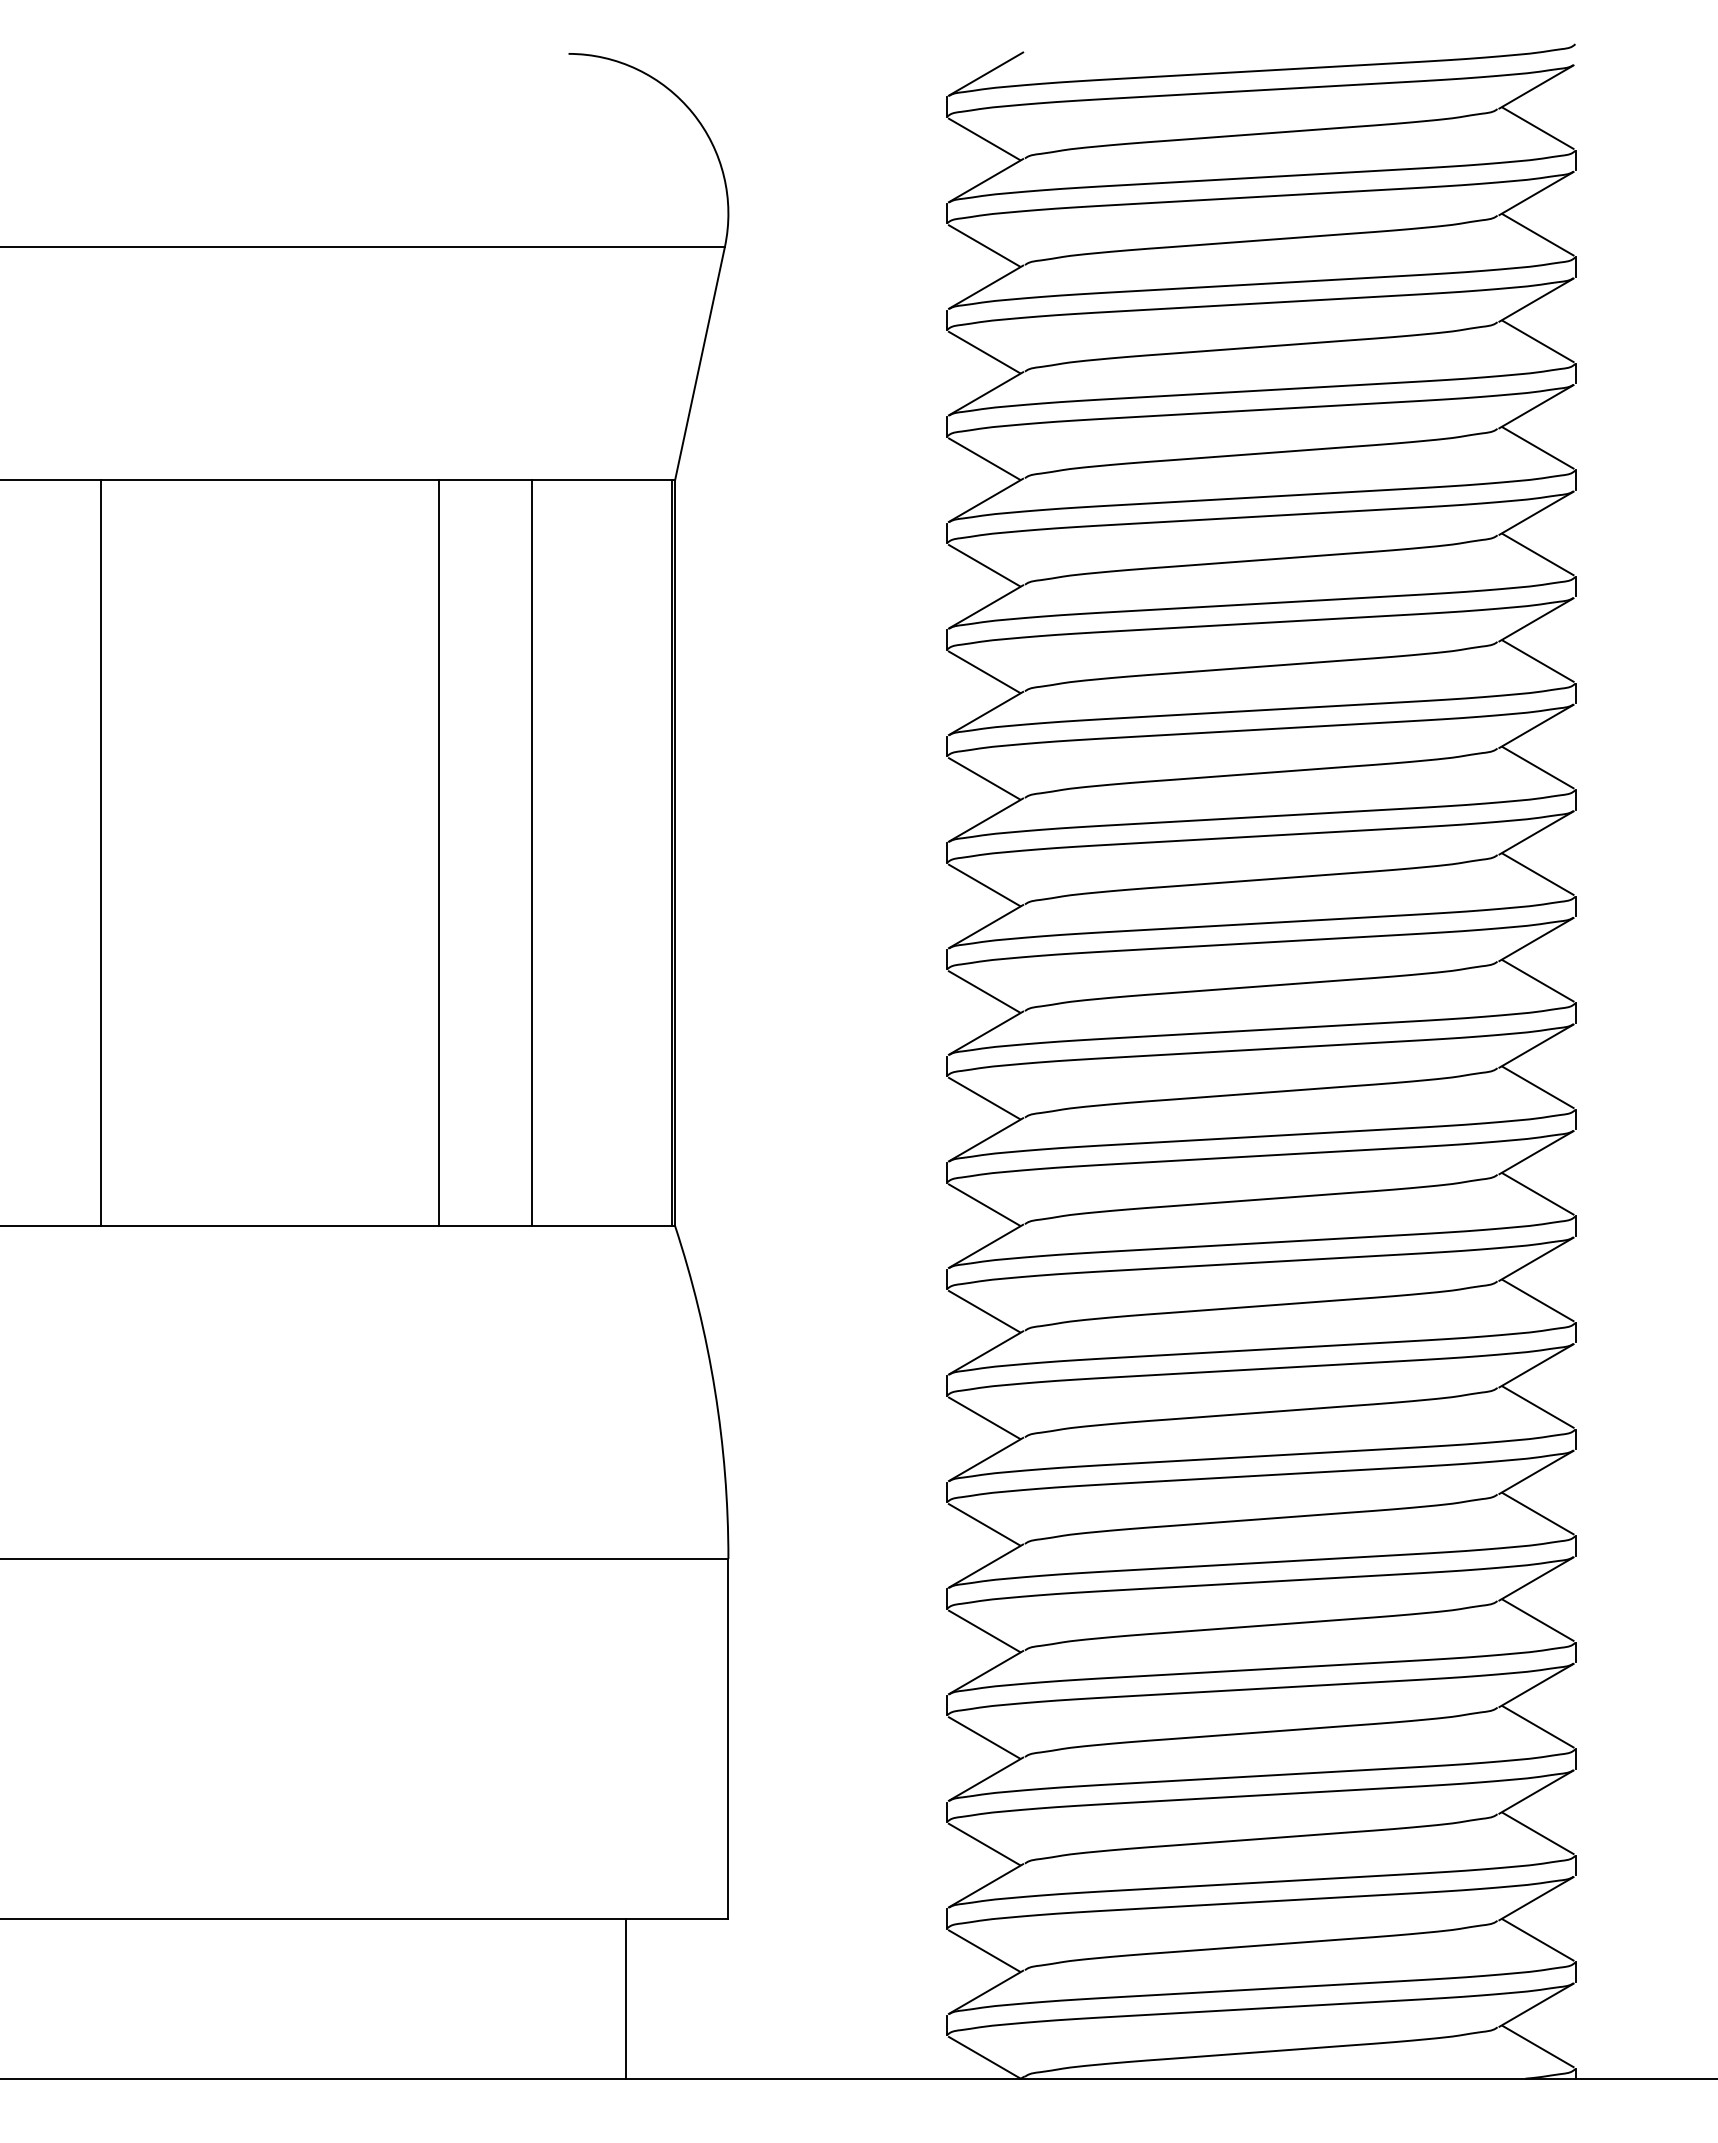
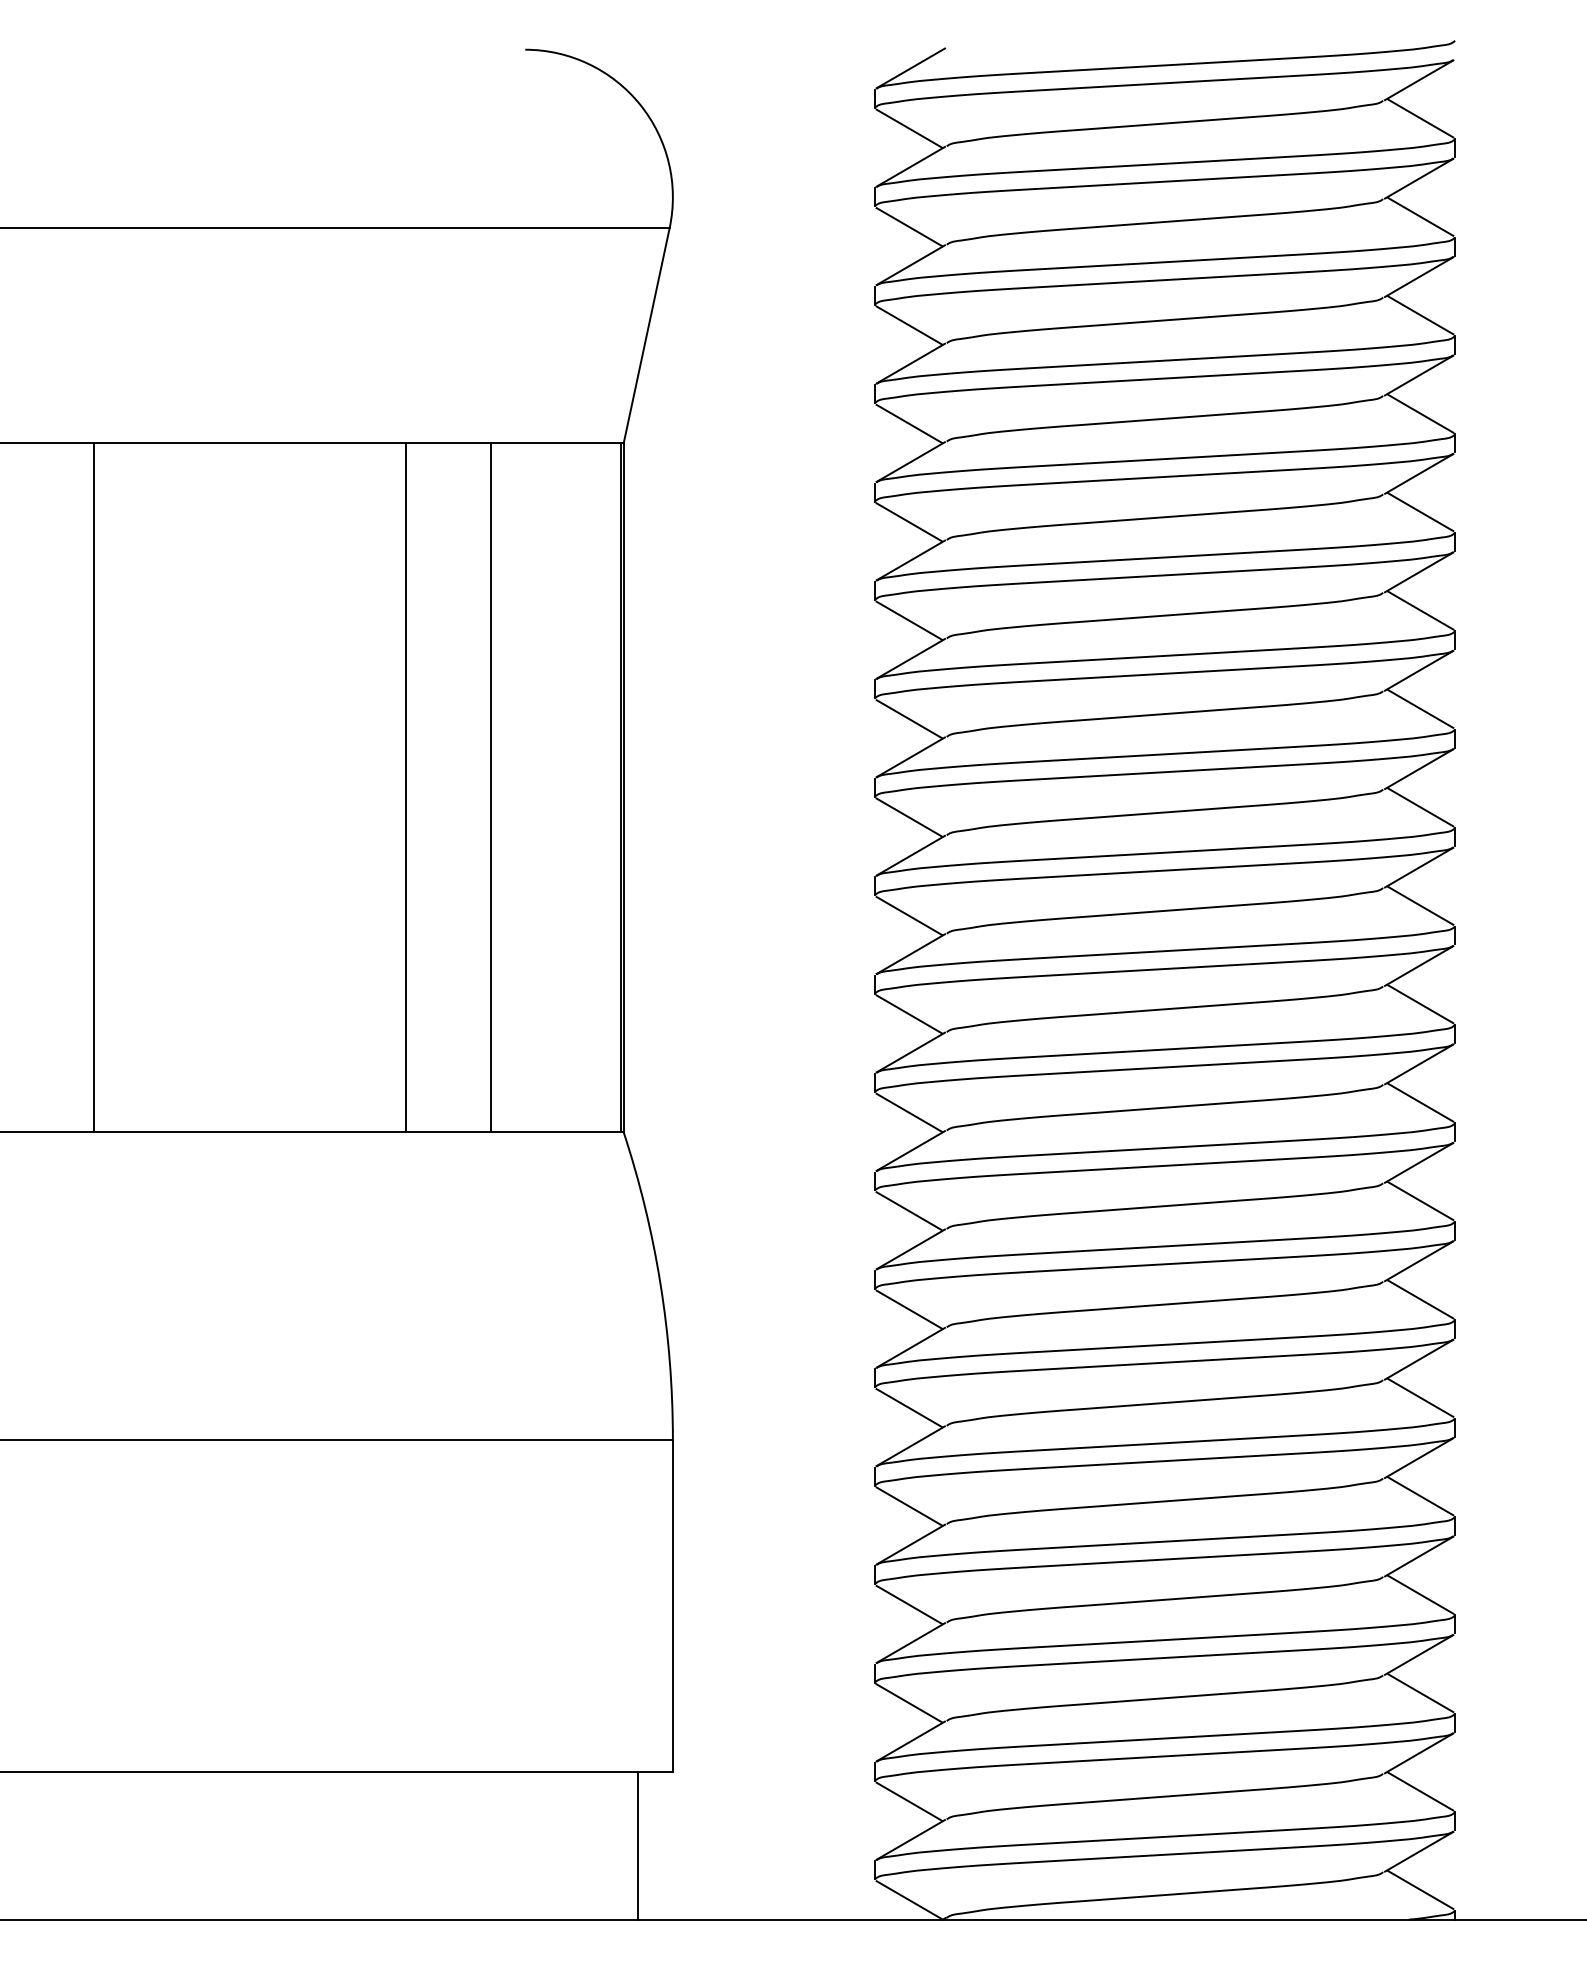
line: (626, 1998) -> (638, 1845), moved

